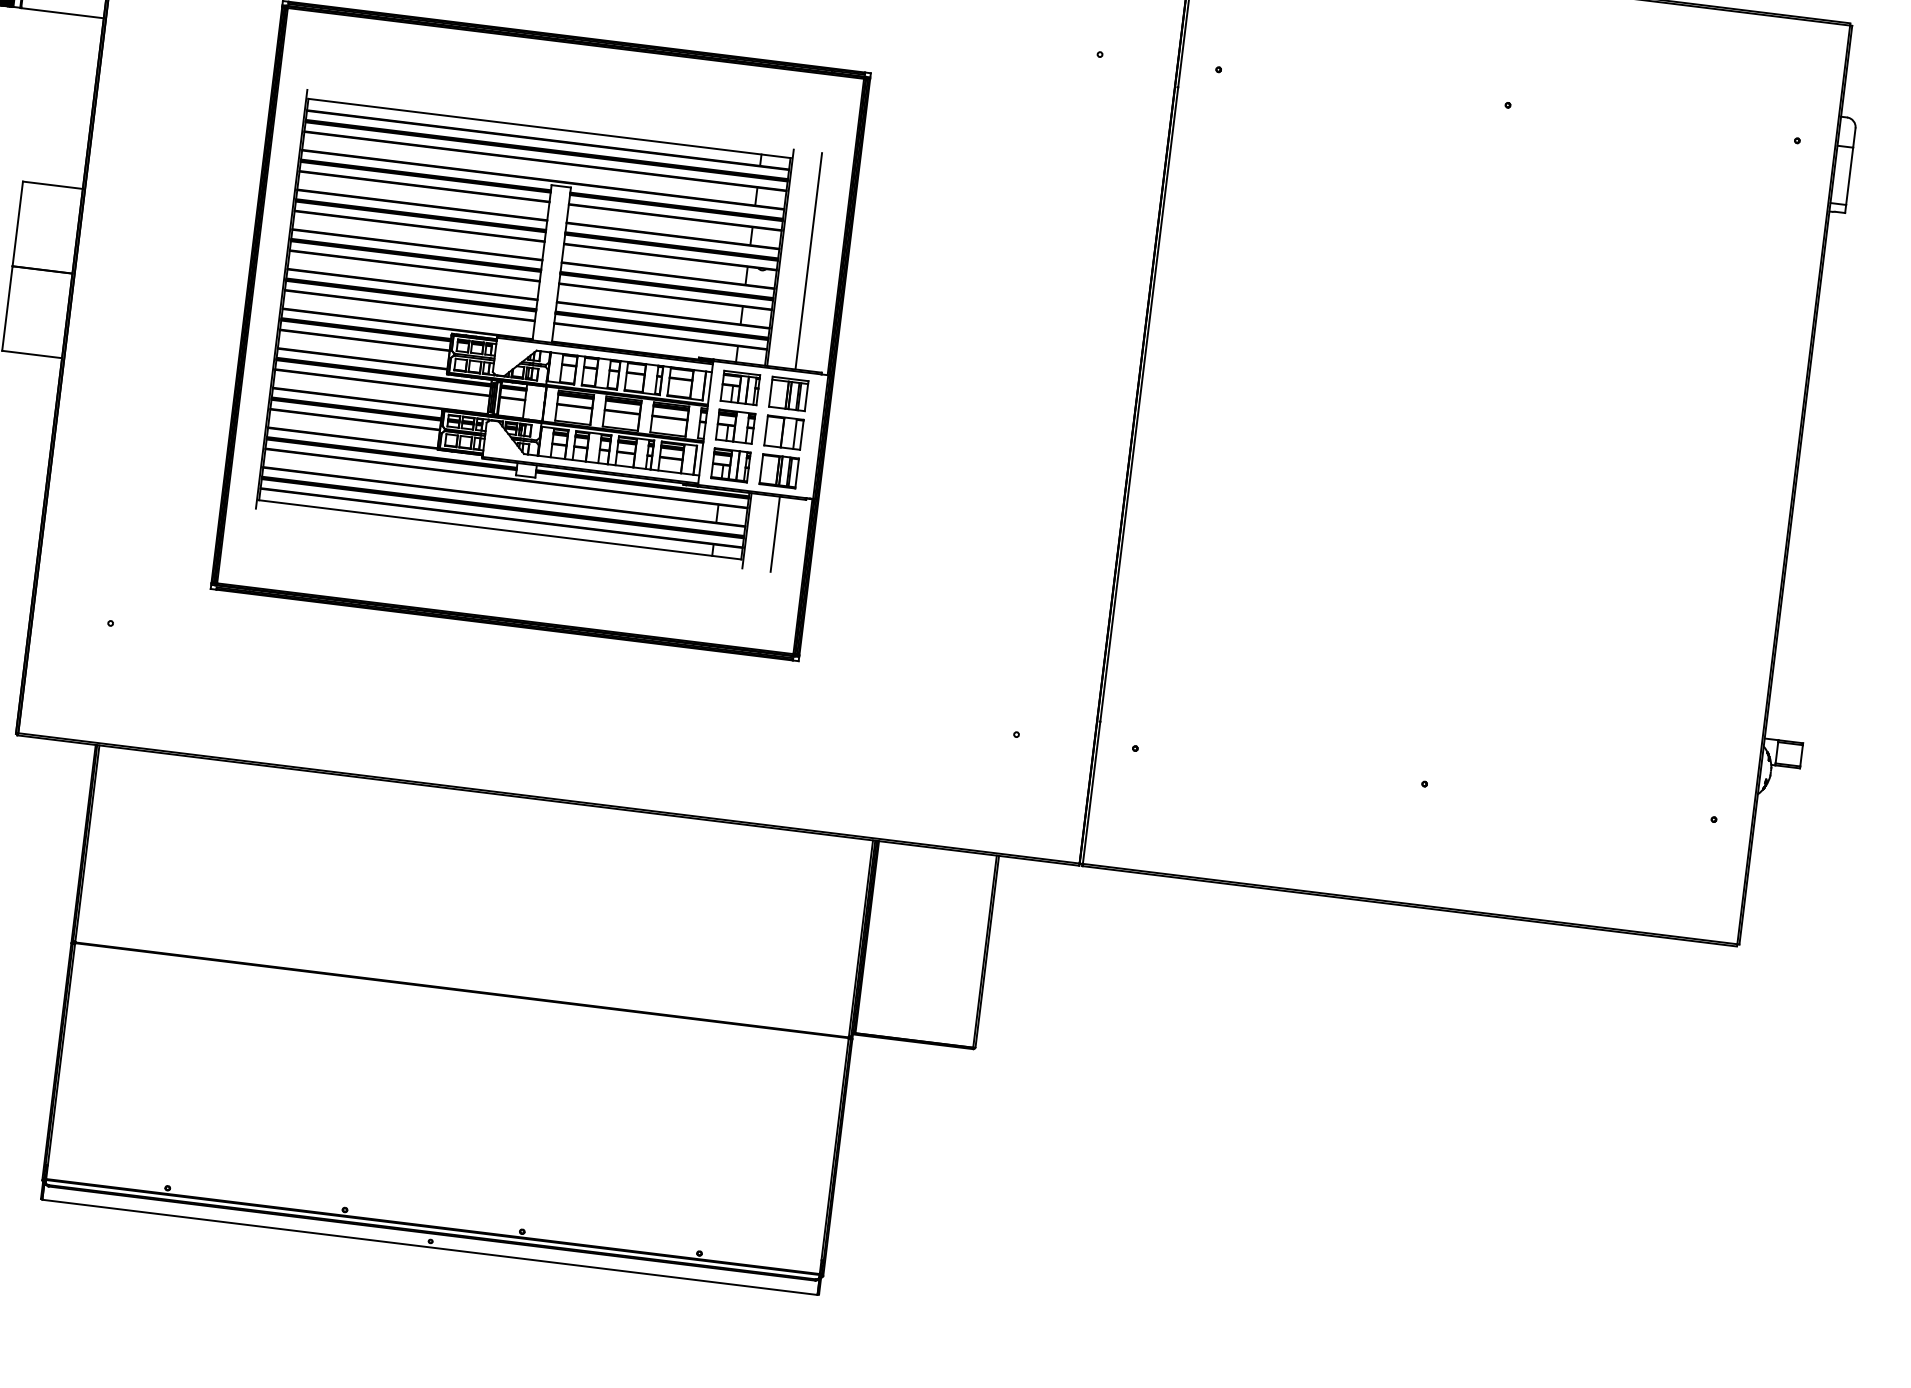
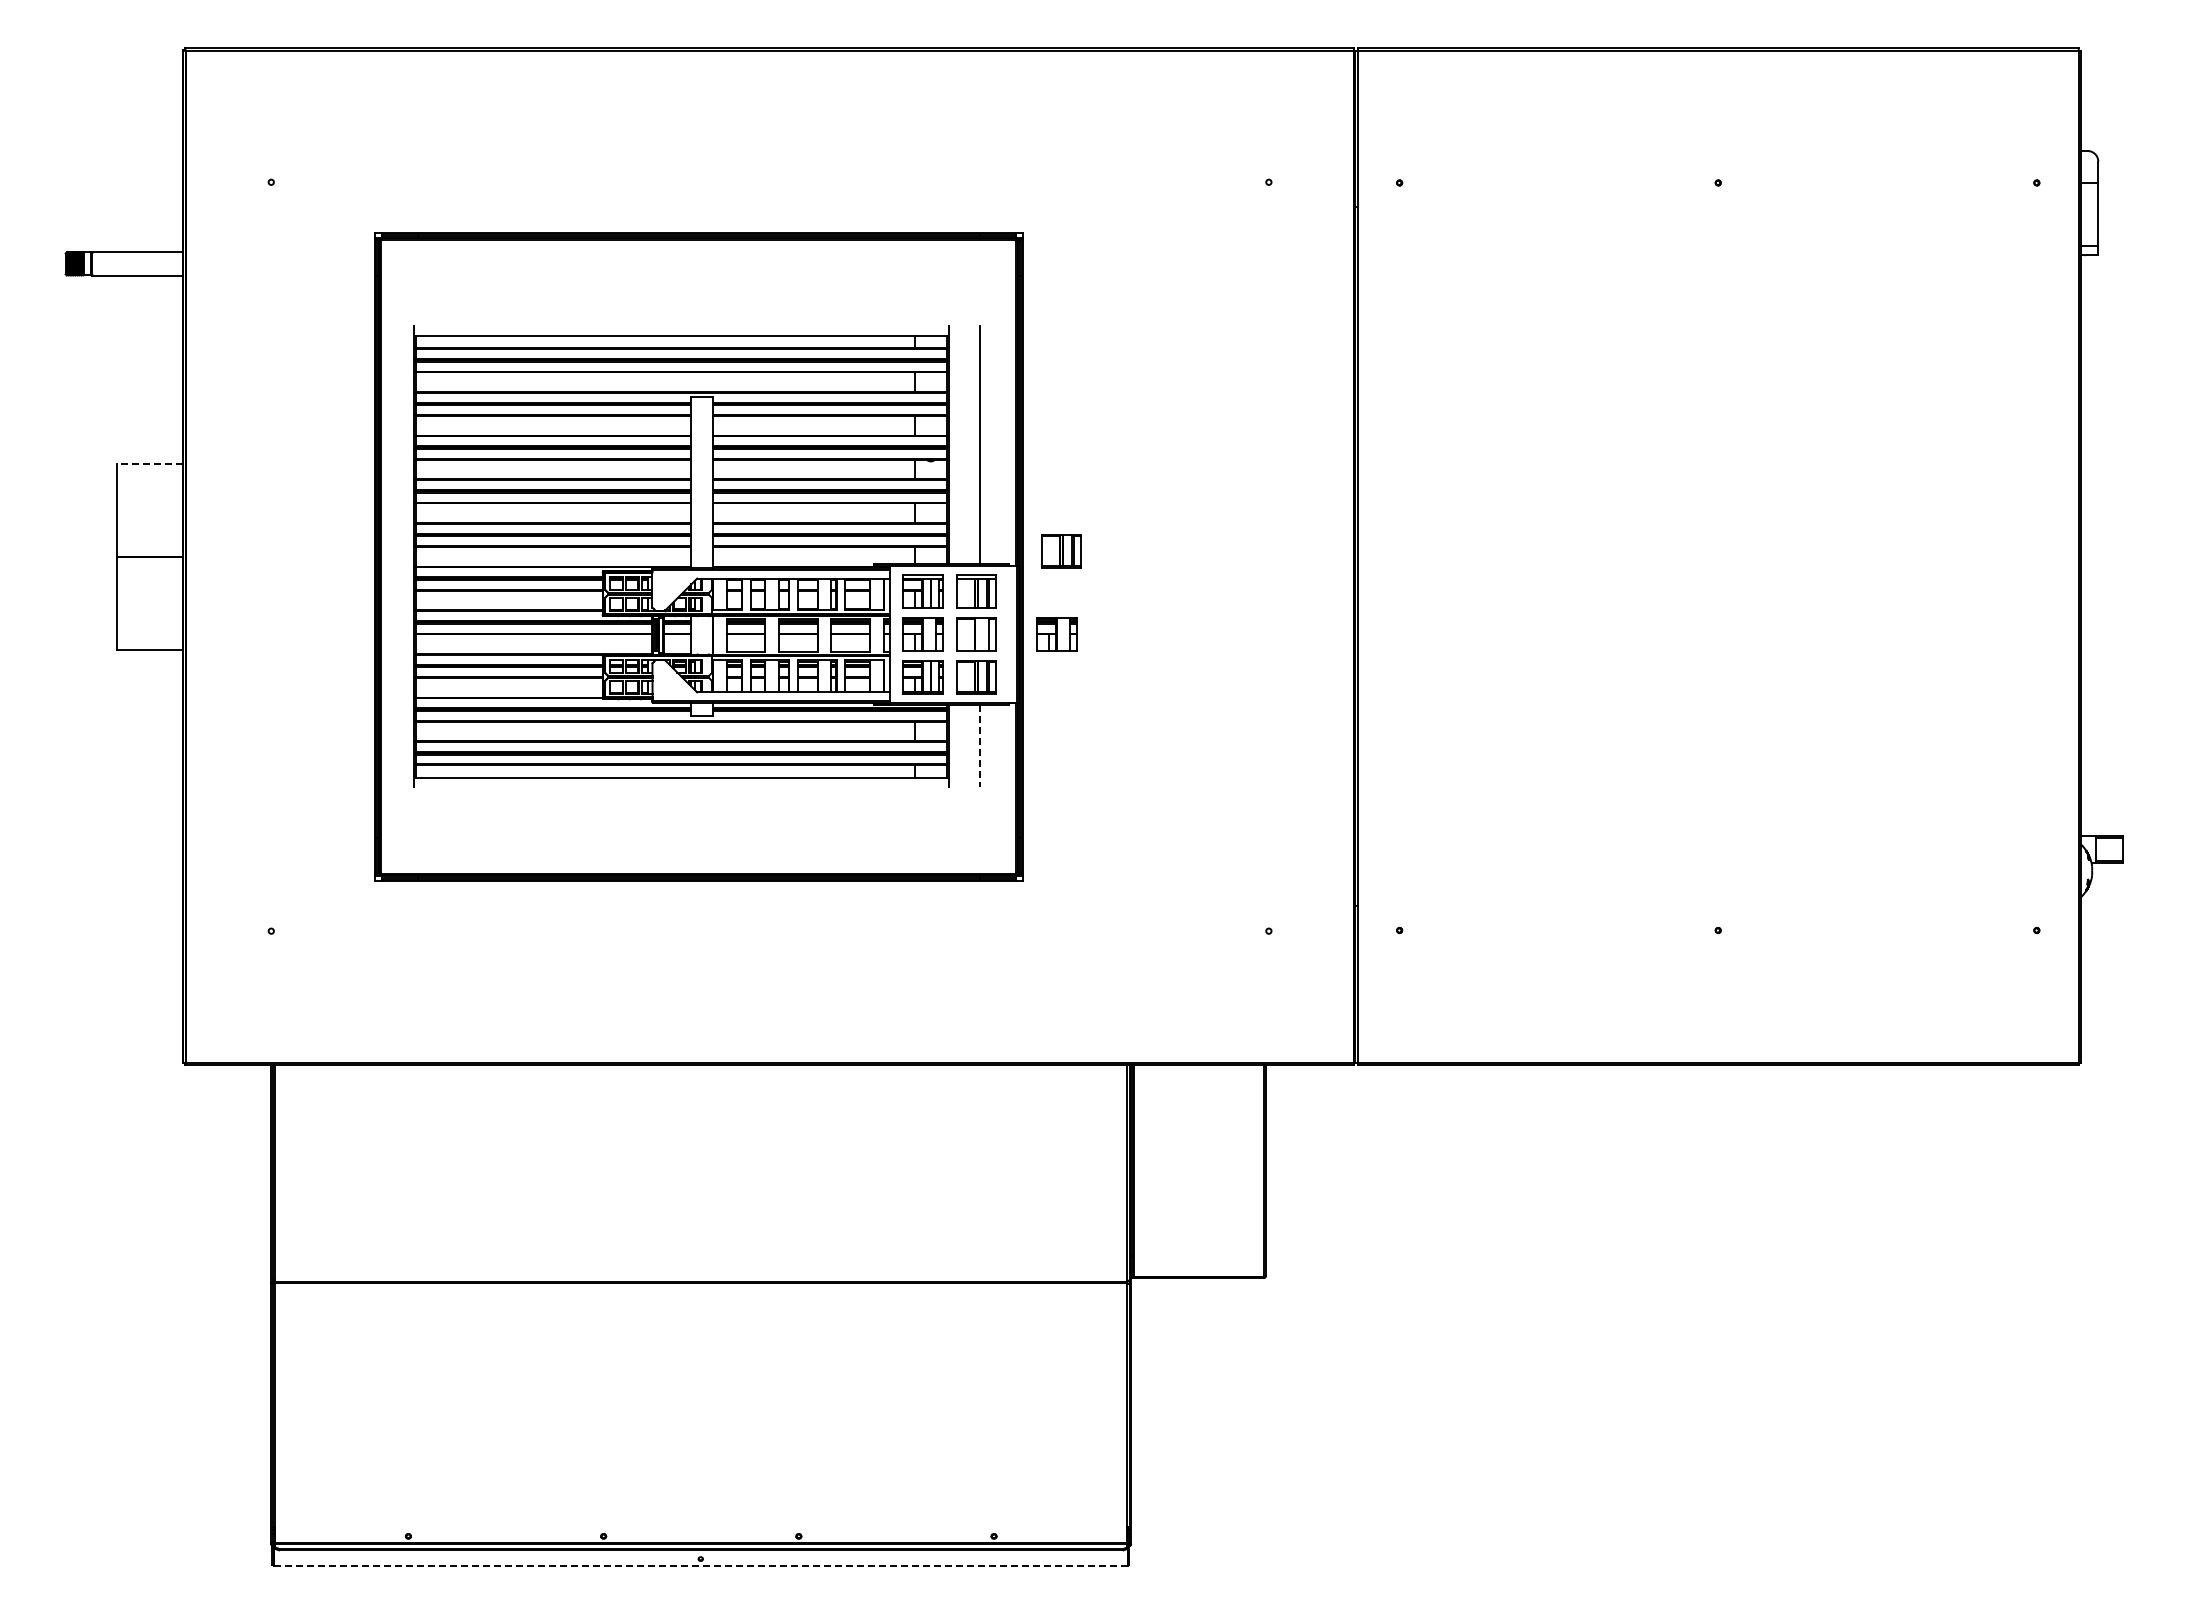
line: (53, 185) -> (150, 463), solid -> dashed
part: (870, 366) -> (1061, 551), added
part: (856, 441) -> (1056, 634), added
line: (775, 534) -> (980, 746), solid -> dashed
line: (429, 1247) -> (700, 1565), solid -> dashed

